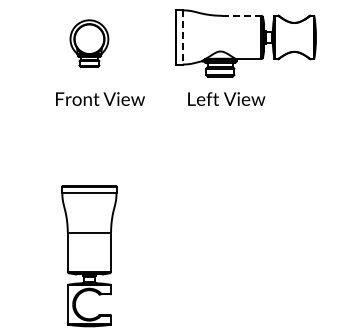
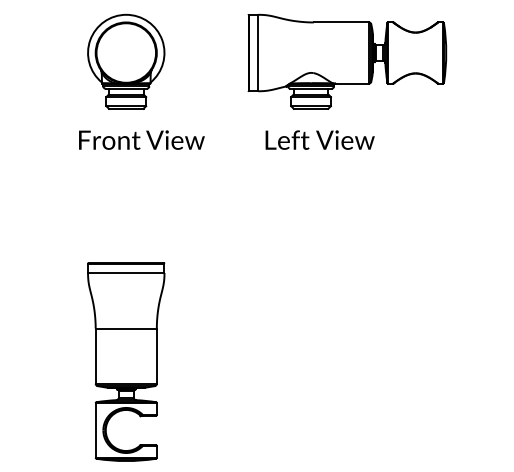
line: (241, 15) -> (341, 22), dashed -> solid
line: (182, 37) -> (257, 53), dashed -> solid
part: (89, 43) -> (126, 61), size x1.43

